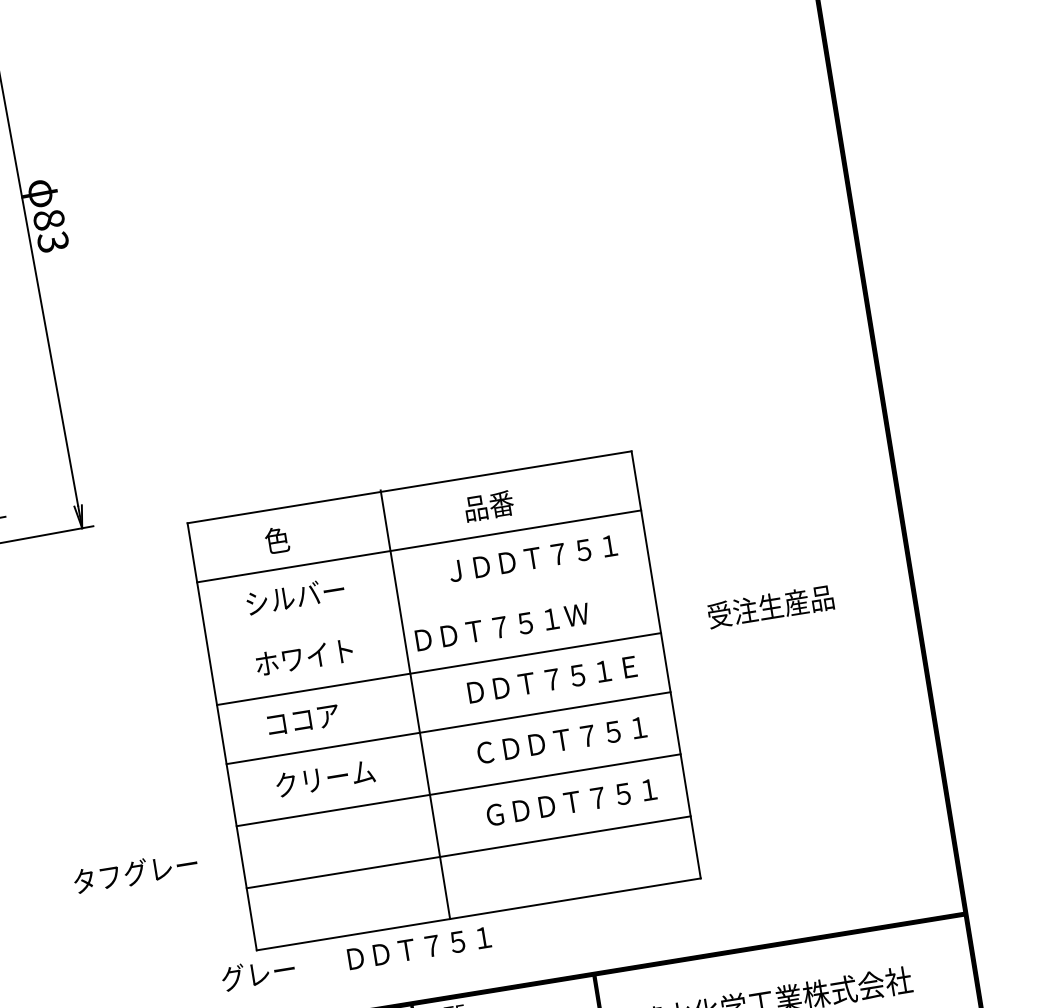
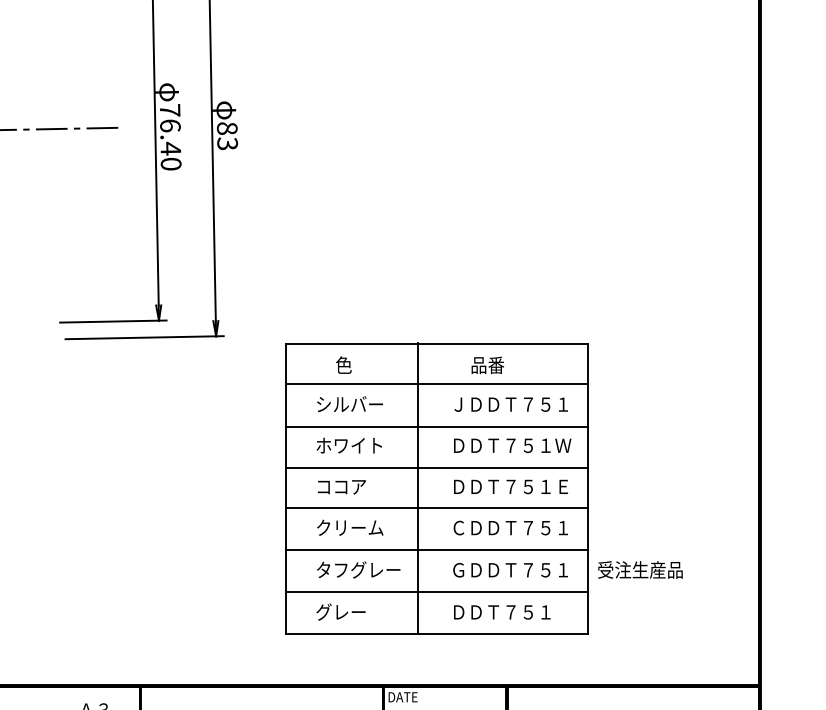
text: (770, 605) -> (640, 569), moved
line: (428, 608) -> (436, 426), added
text: (502, 626) -> (512, 445), moved
text: (135, 872) -> (358, 569), moved
text: (419, 948) -> (502, 612), moved
text: (257, 973) -> (340, 611), moved

